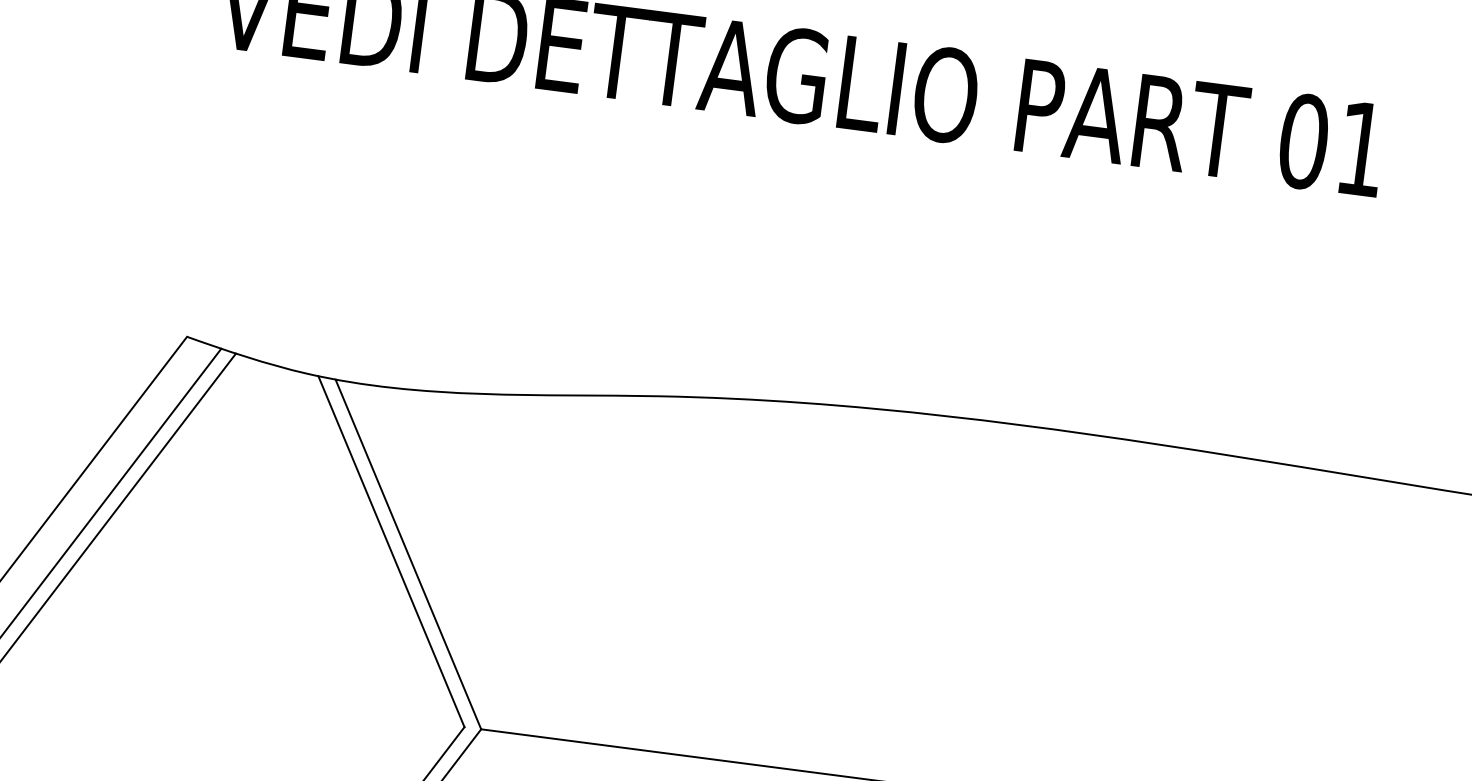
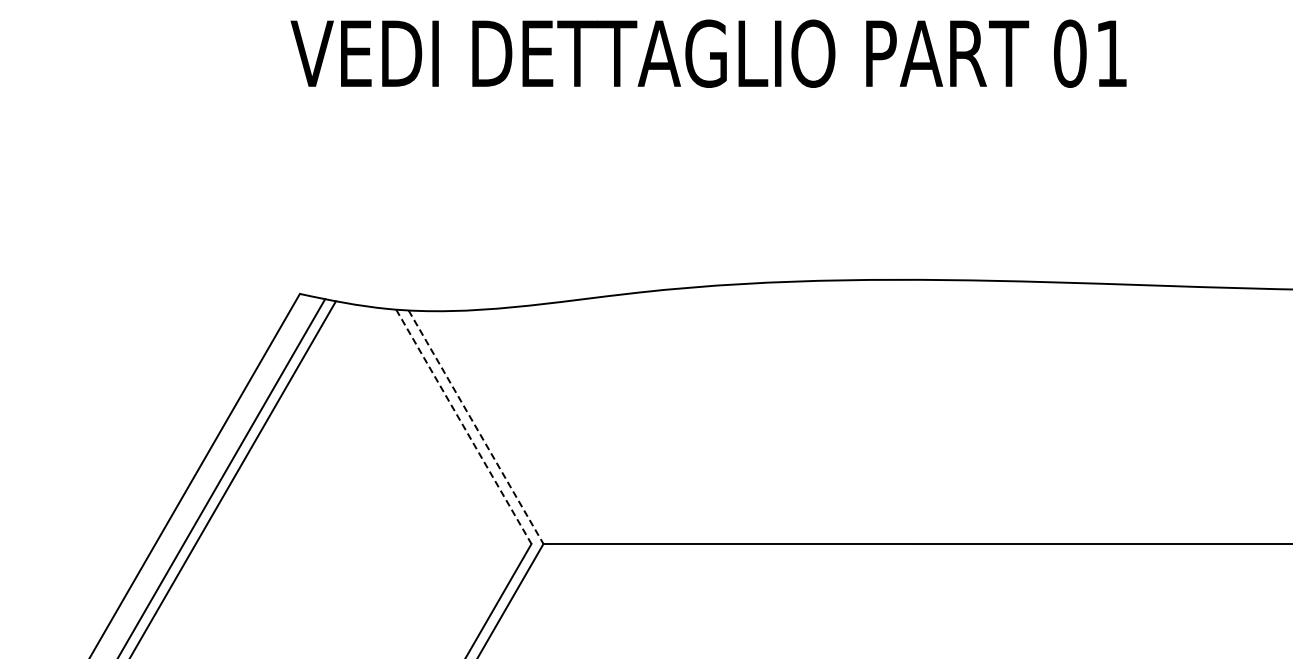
line: (392, 552) -> (464, 427), solid -> dashed
line: (408, 554) -> (476, 427), solid -> dashed

